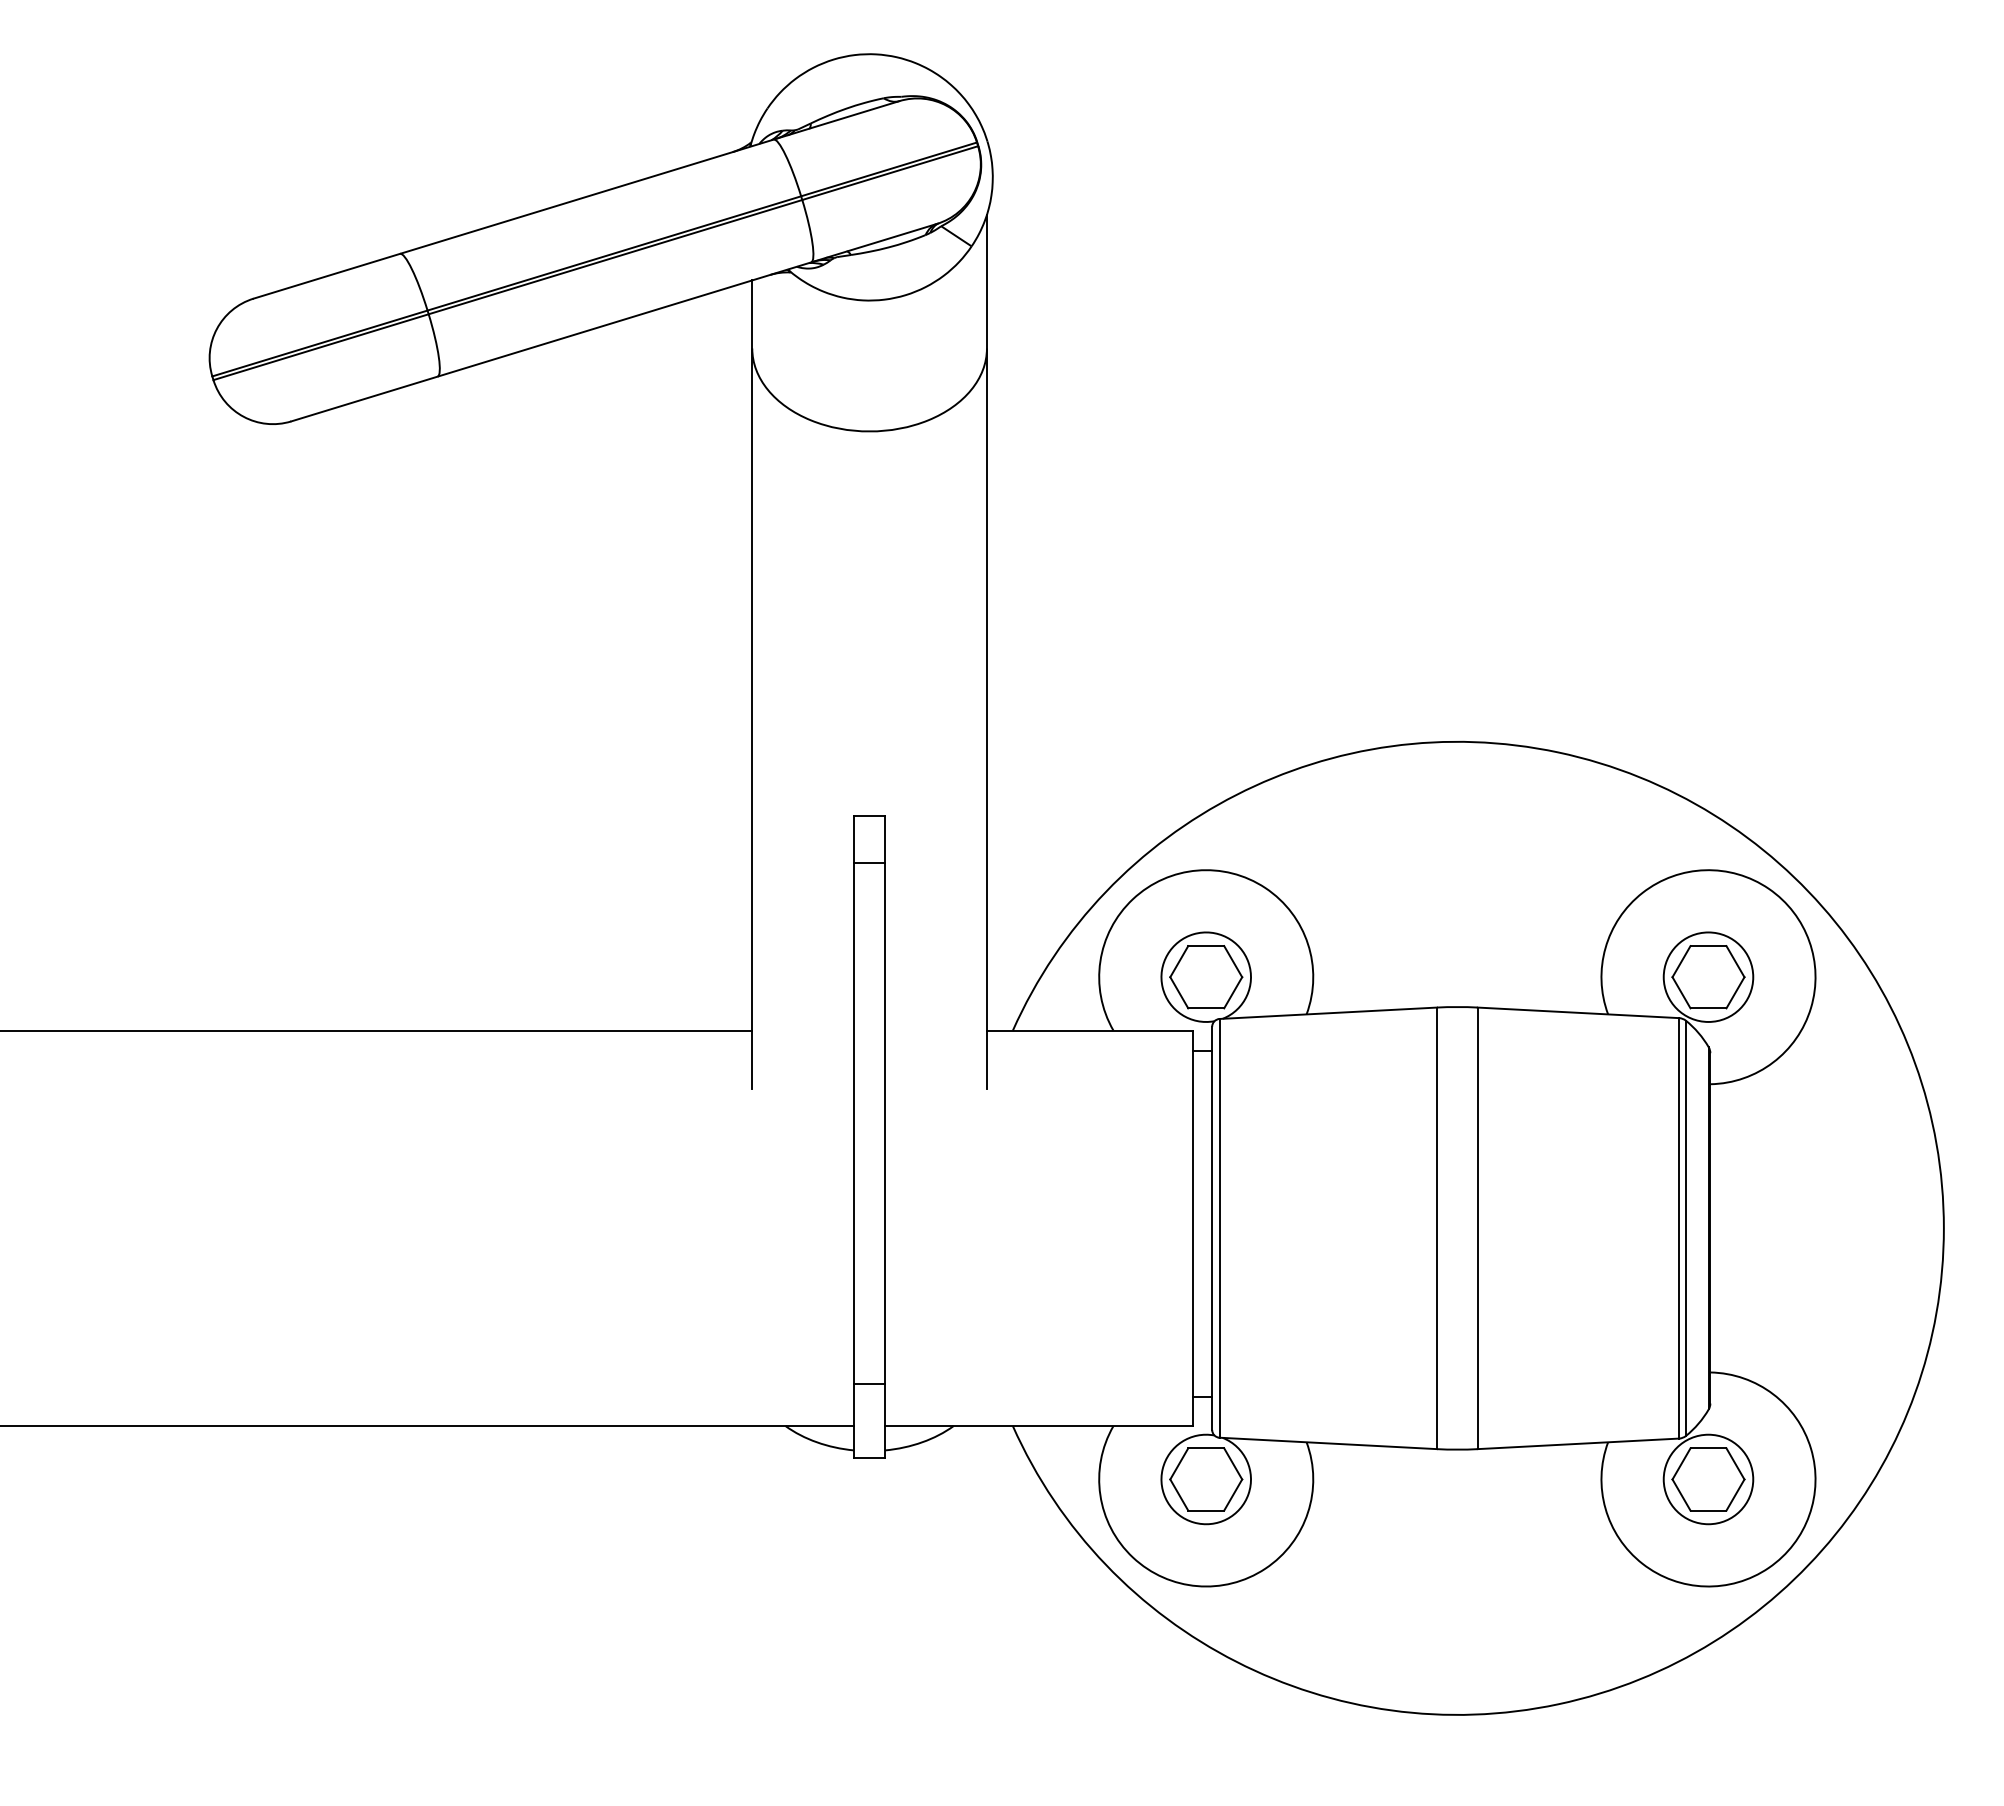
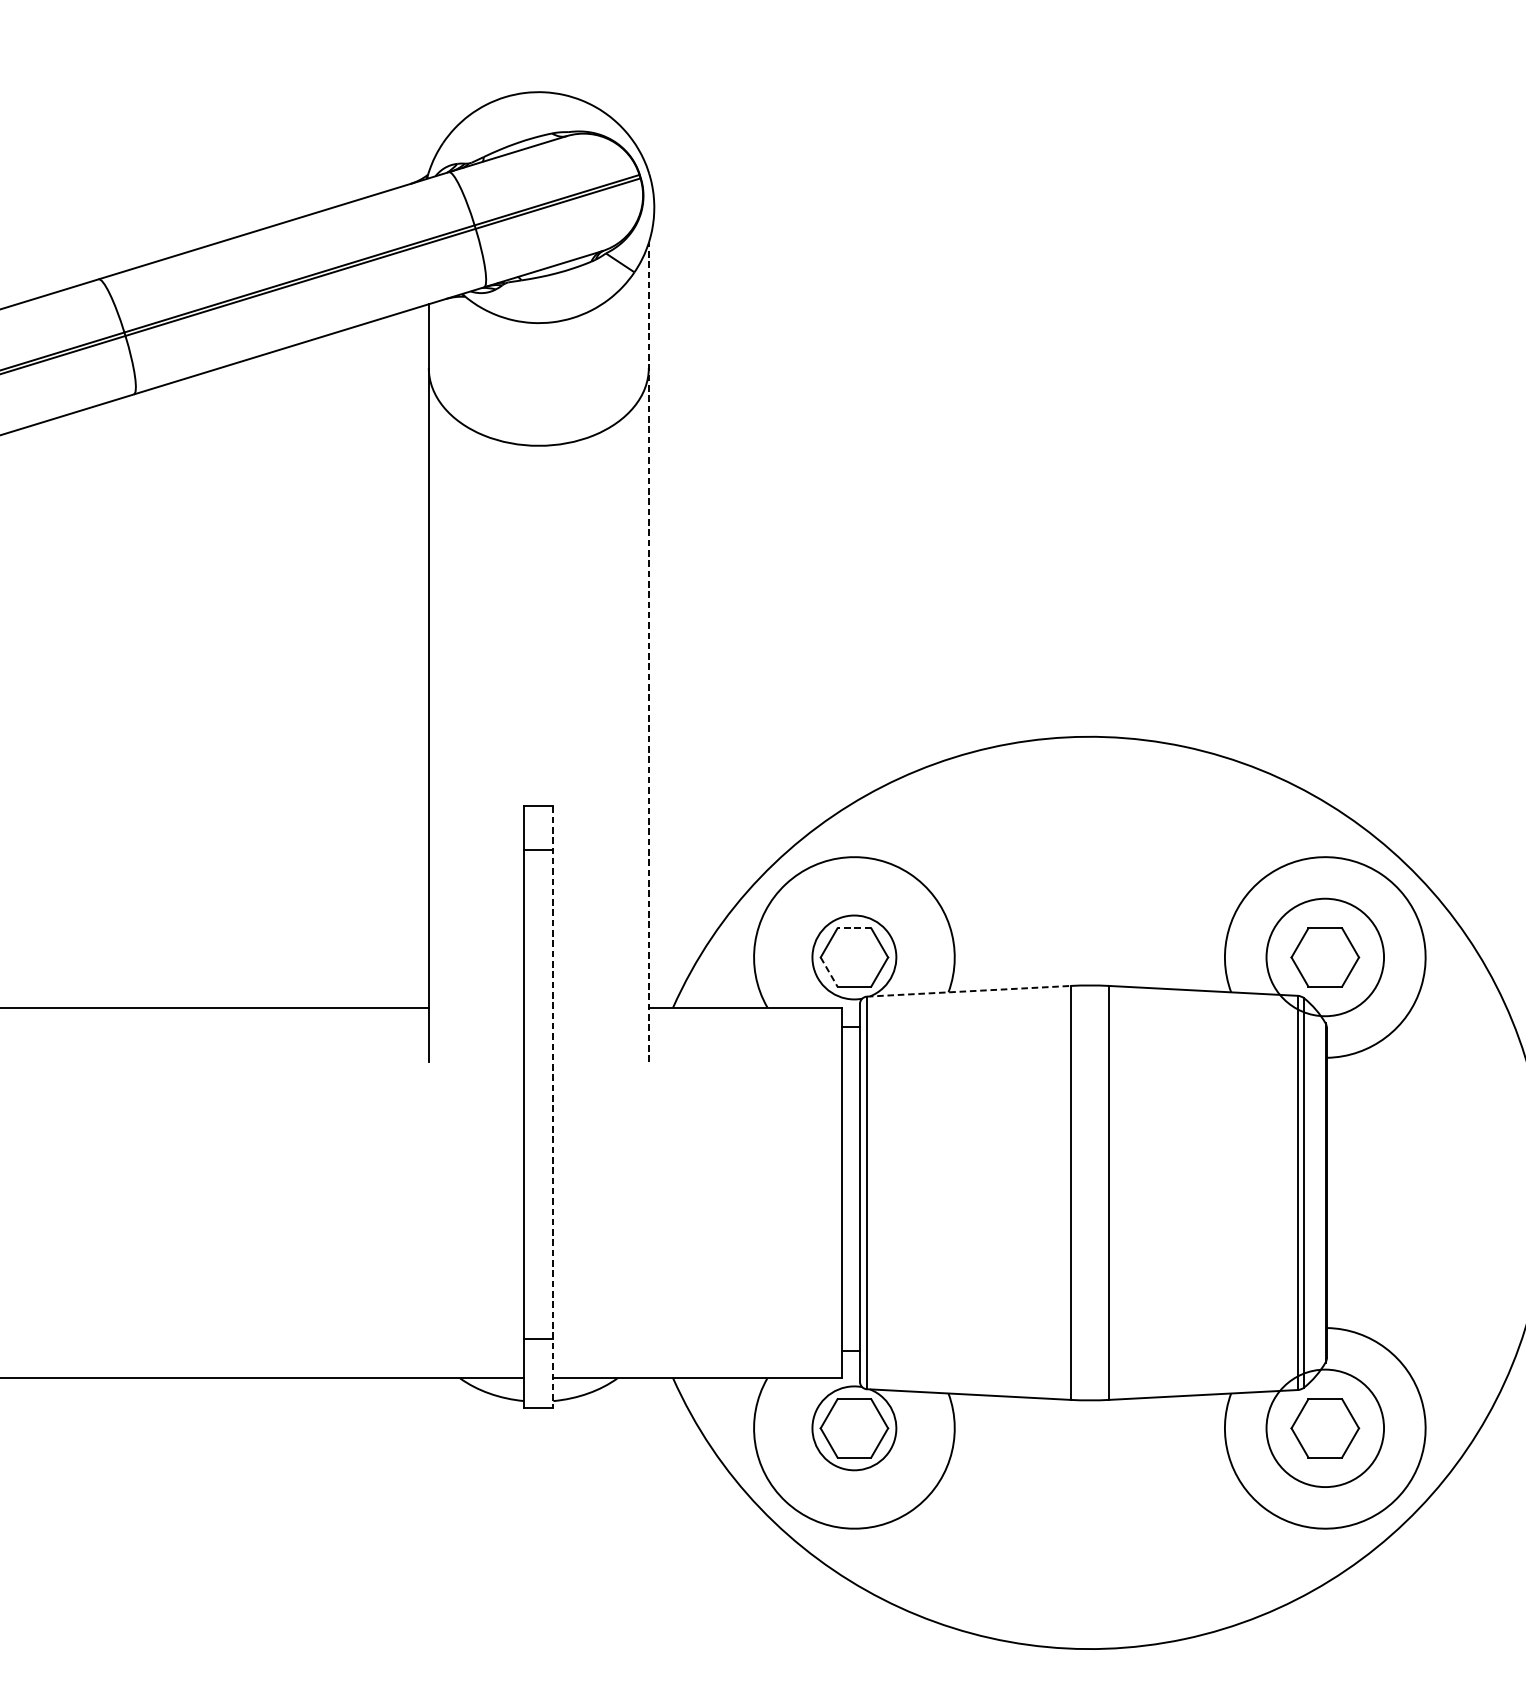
line: (986, 651) -> (648, 652), solid -> dashed
line: (1206, 946) -> (854, 928), solid -> dashed
circle: (1708, 976) -> (1325, 956), size x1.4
line: (1179, 992) -> (829, 971), solid -> dashed
line: (1328, 1013) -> (969, 991), solid -> dashed
line: (885, 1136) -> (553, 1106), solid -> dashed
circle: (1708, 1479) -> (1325, 1428), size x1.4

